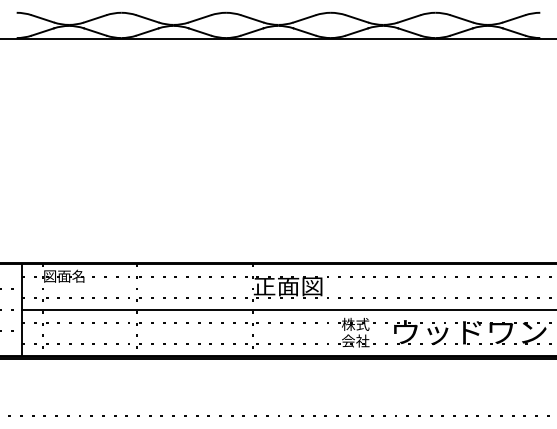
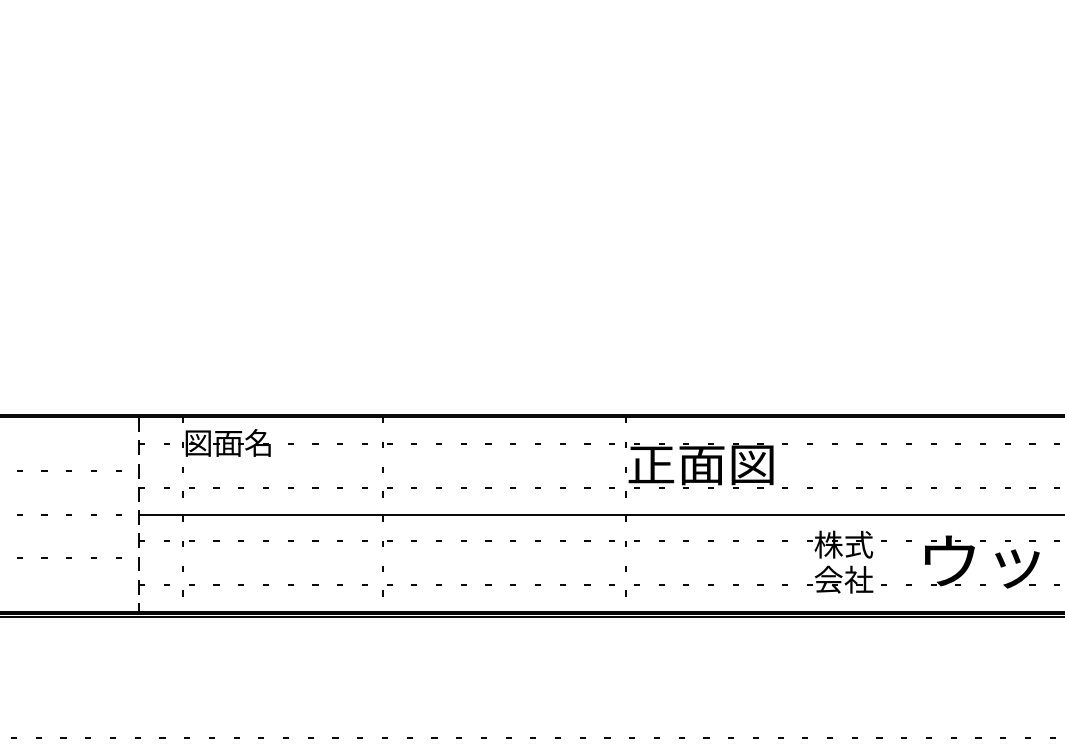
line: (22, 310) -> (139, 515), solid -> dashed

